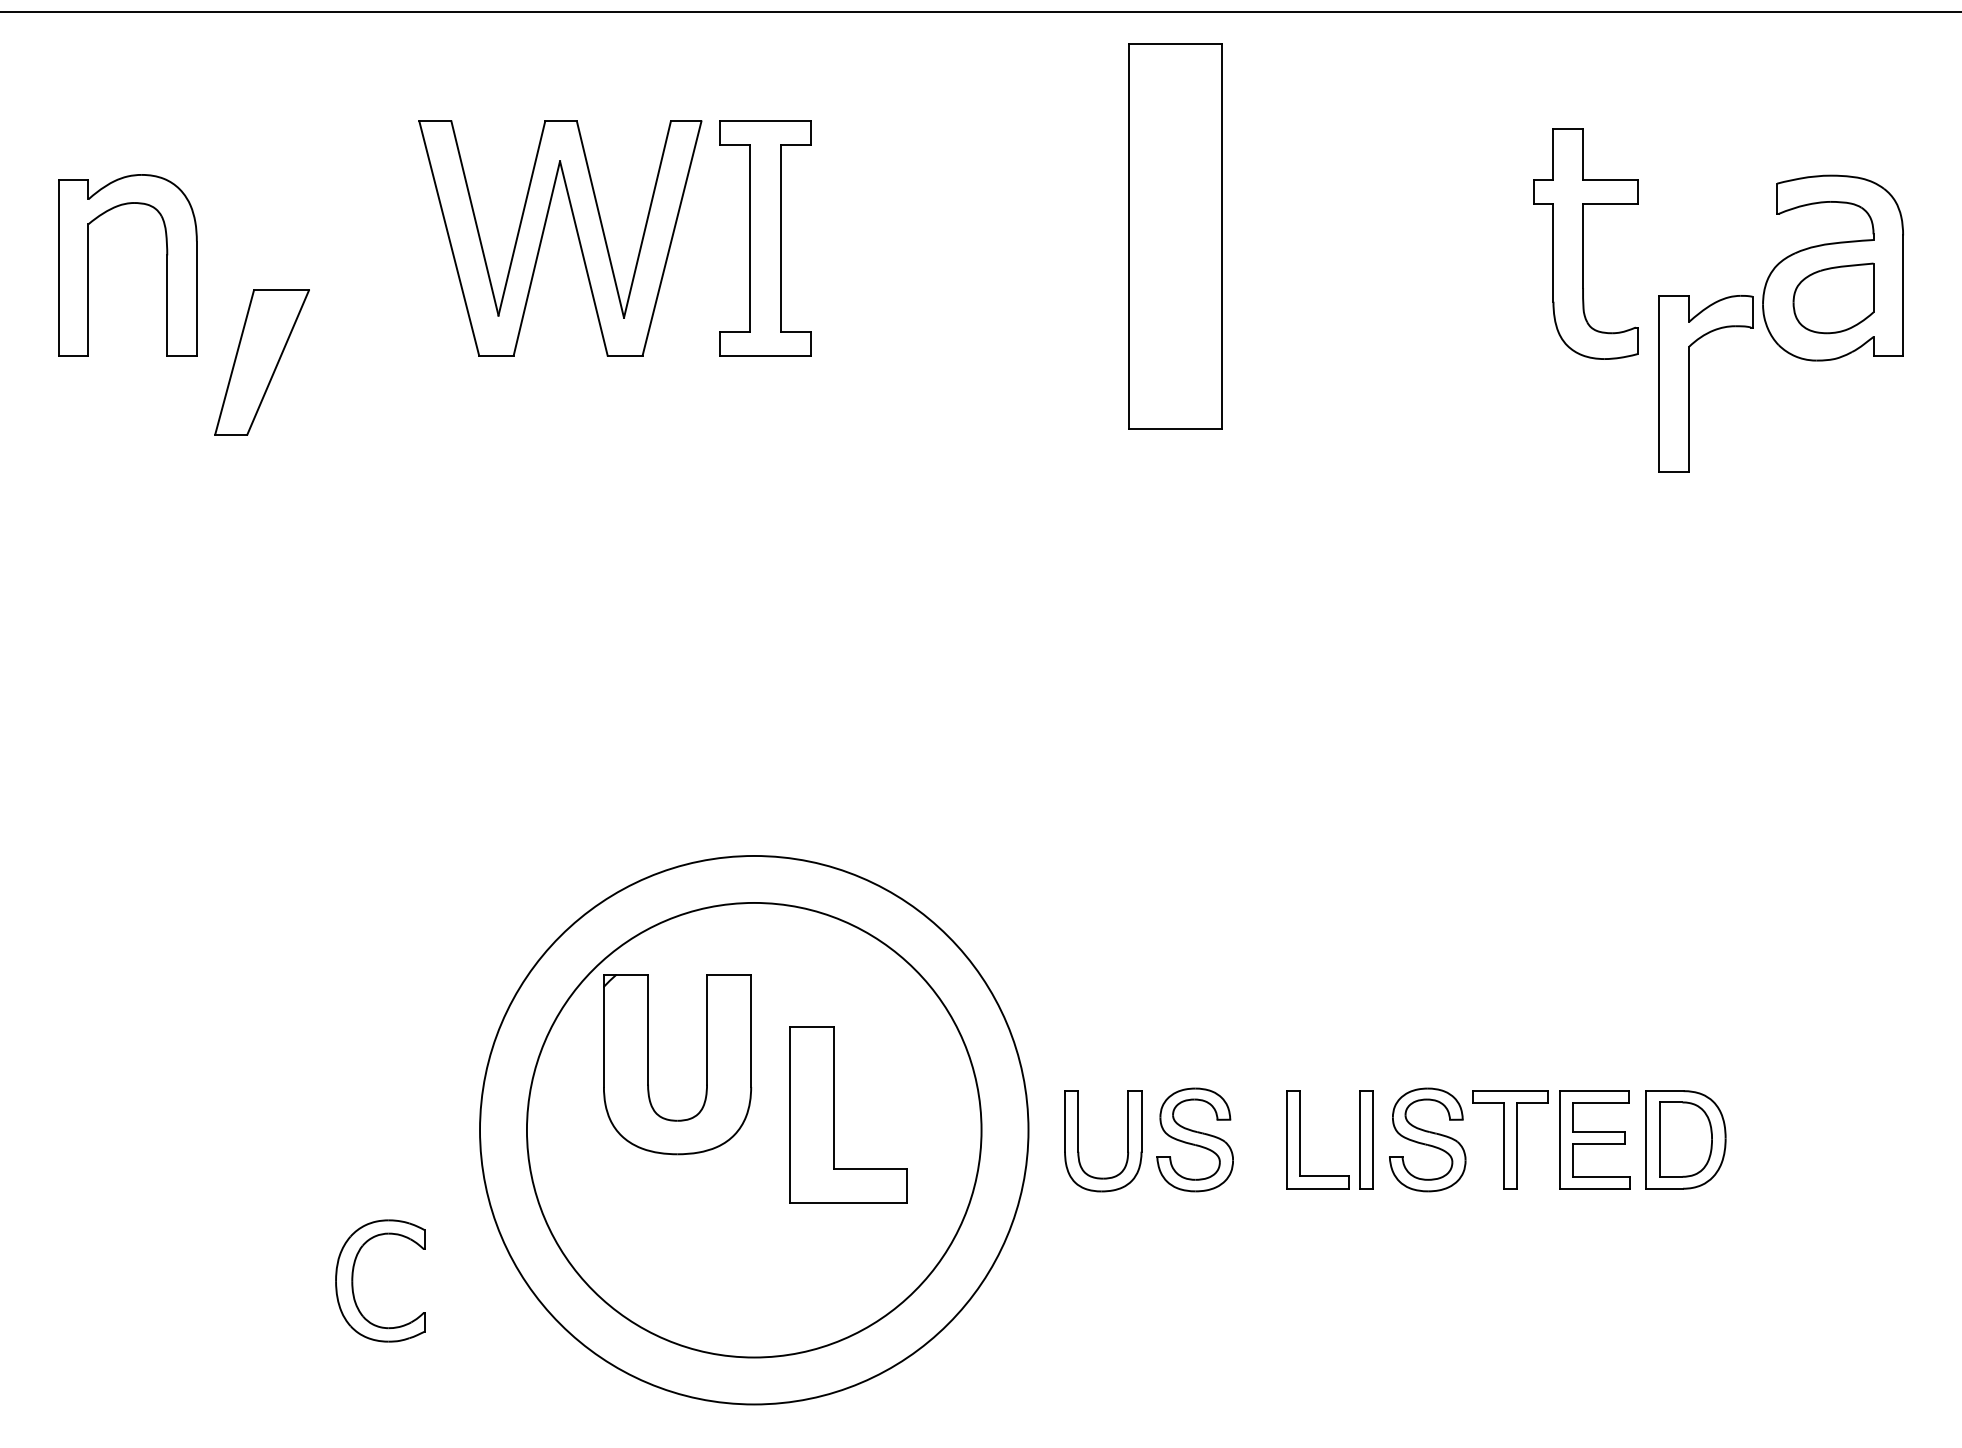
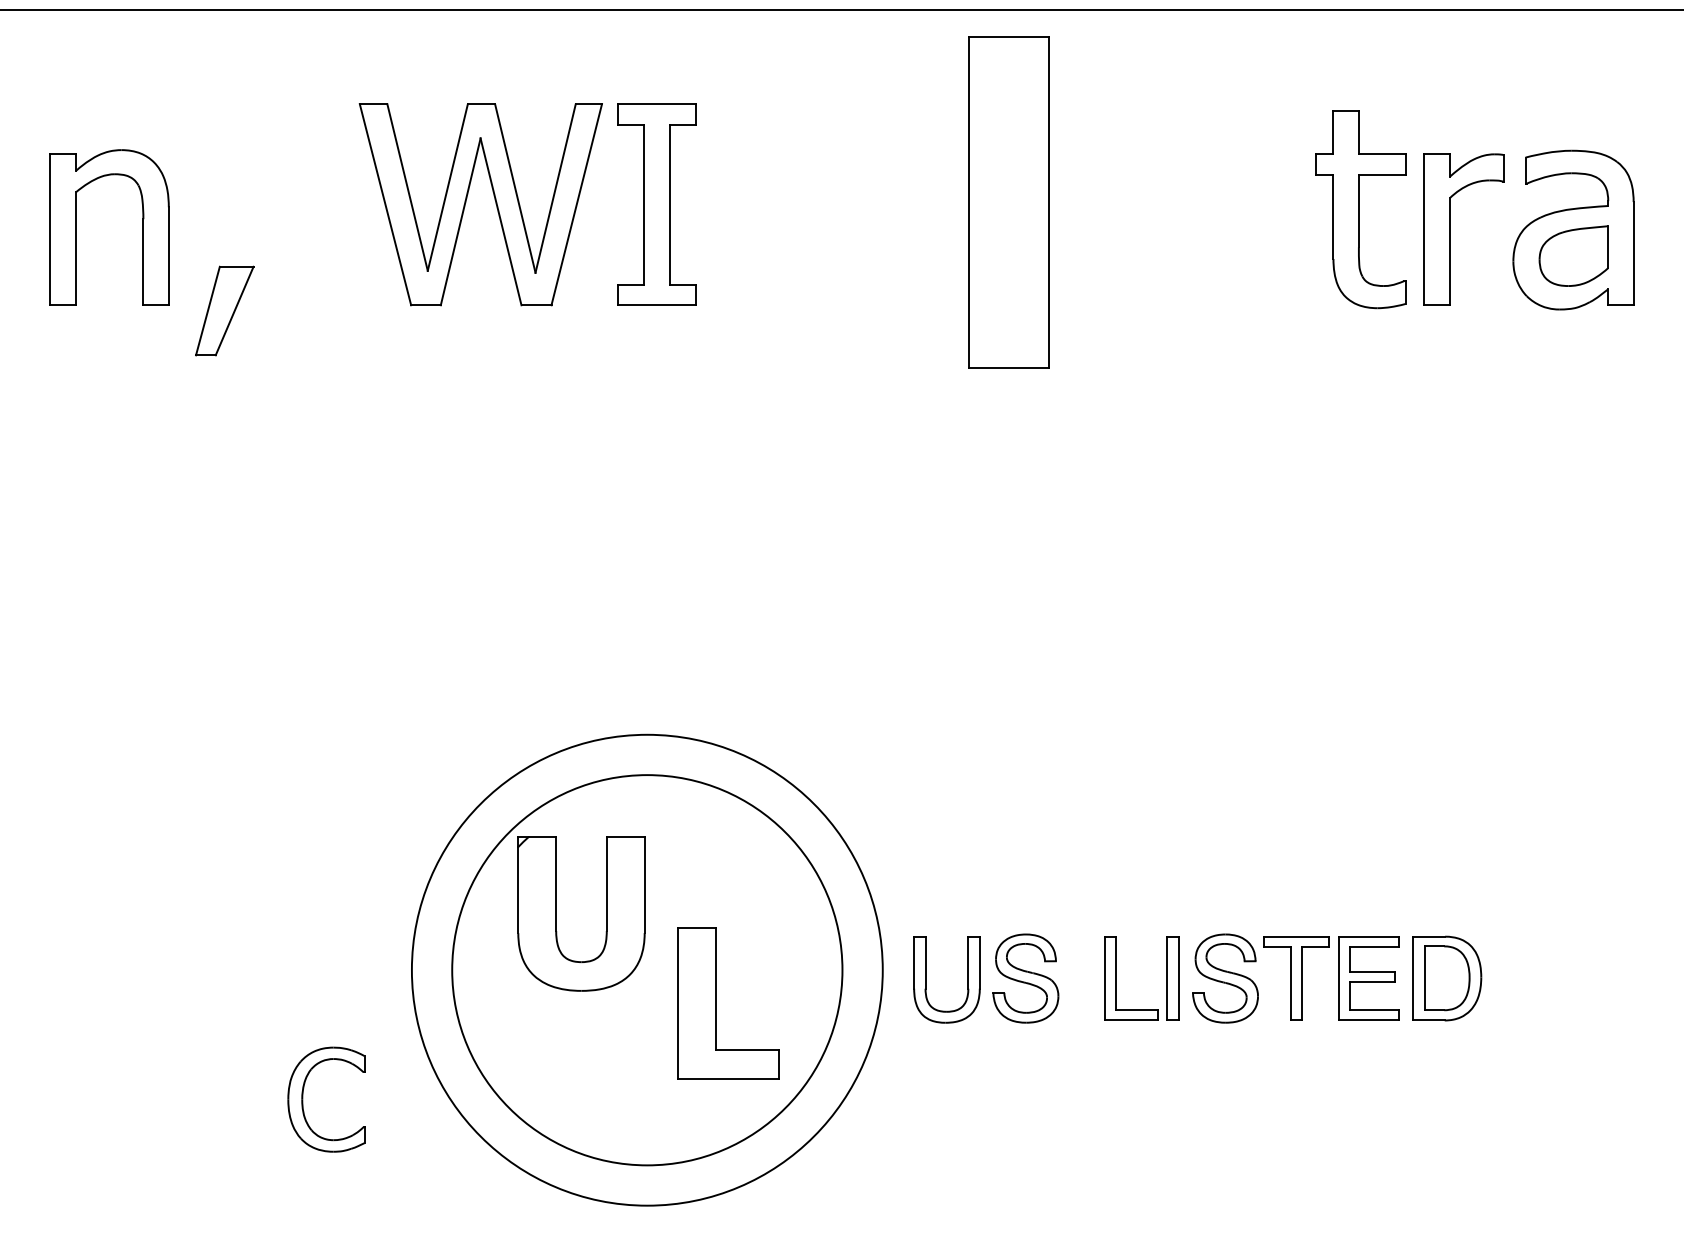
part: (261, 361) -> (224, 310), size x0.71
part: (1689, 383) -> (1450, 229), moved
part: (834, 1114) -> (716, 1003), moved

